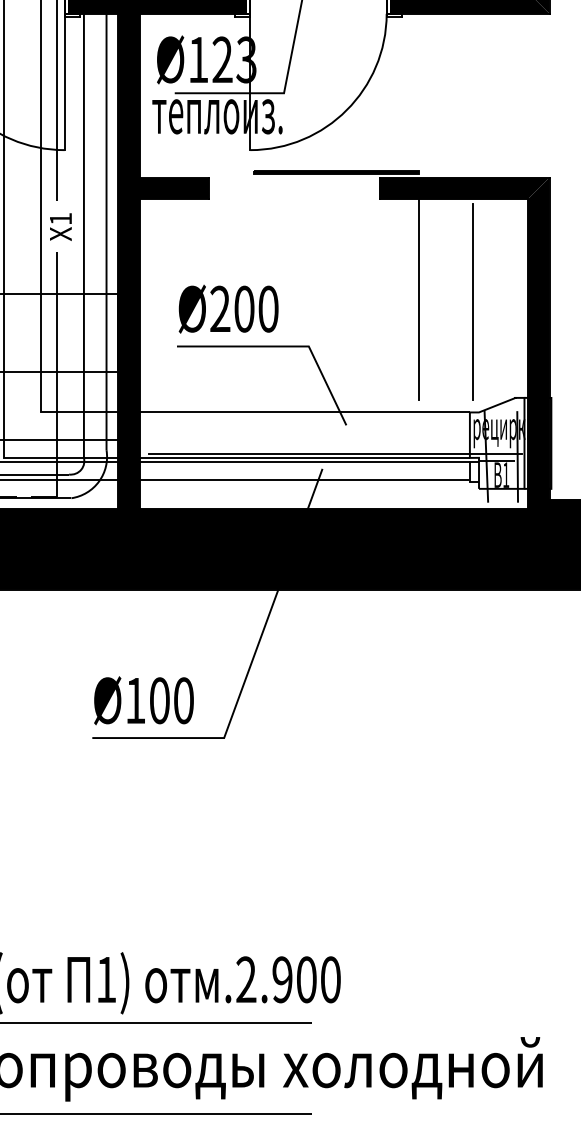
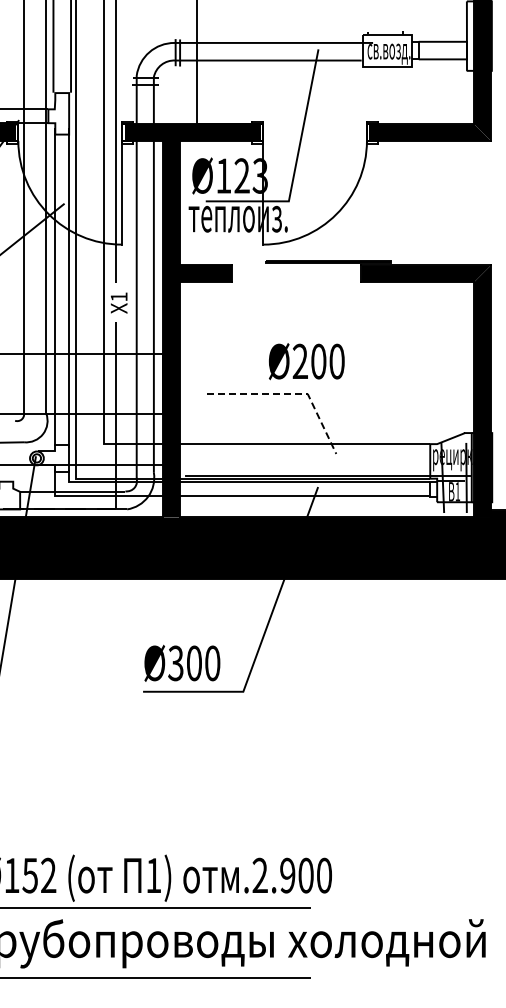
line: (418, 299) -> (391, 358), removed
line: (472, 301) -> (432, 359), removed
text: (228, 309) -> (306, 361), moved
line: (287, 345) -> (291, 393), solid -> dashed
text: (134, 700) -> (175, 663), Ø100 -> Ø300

